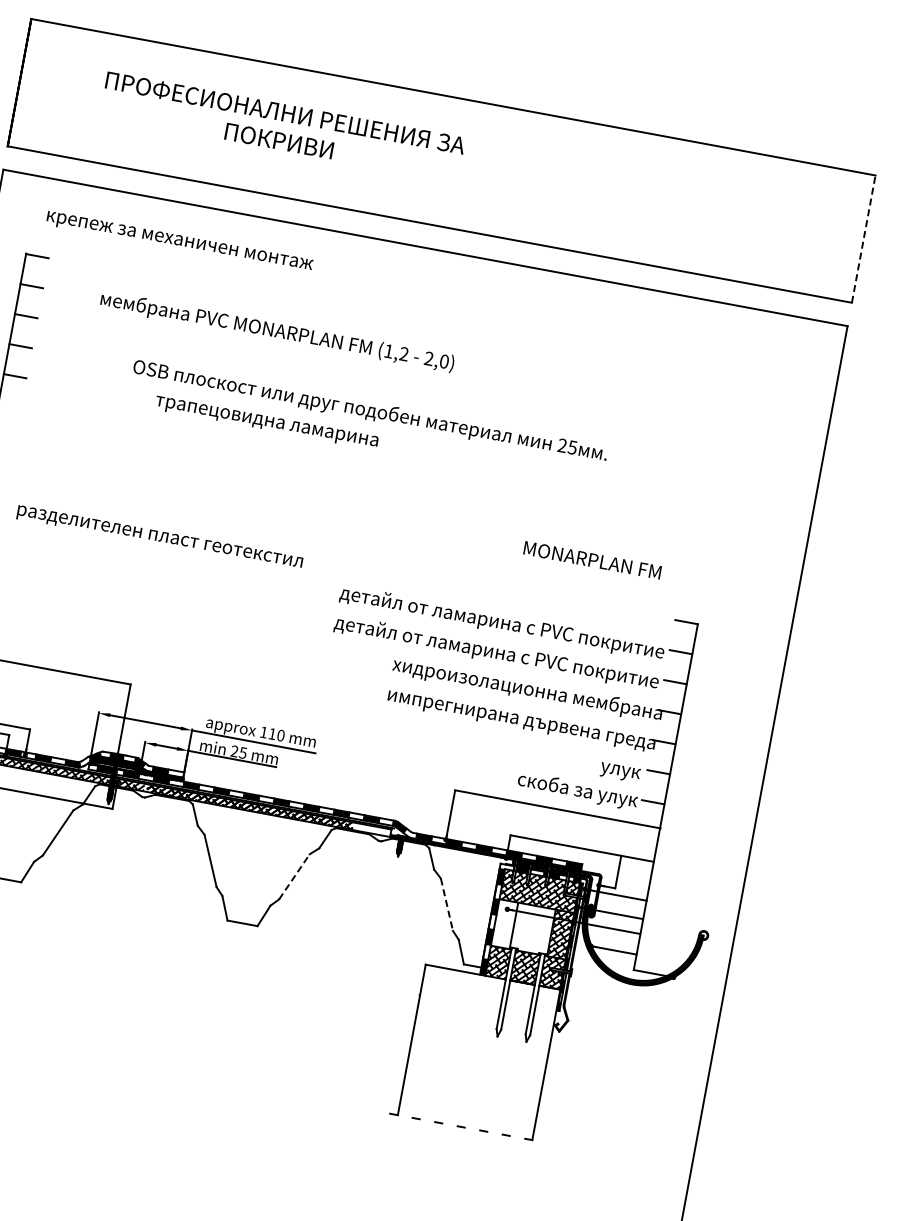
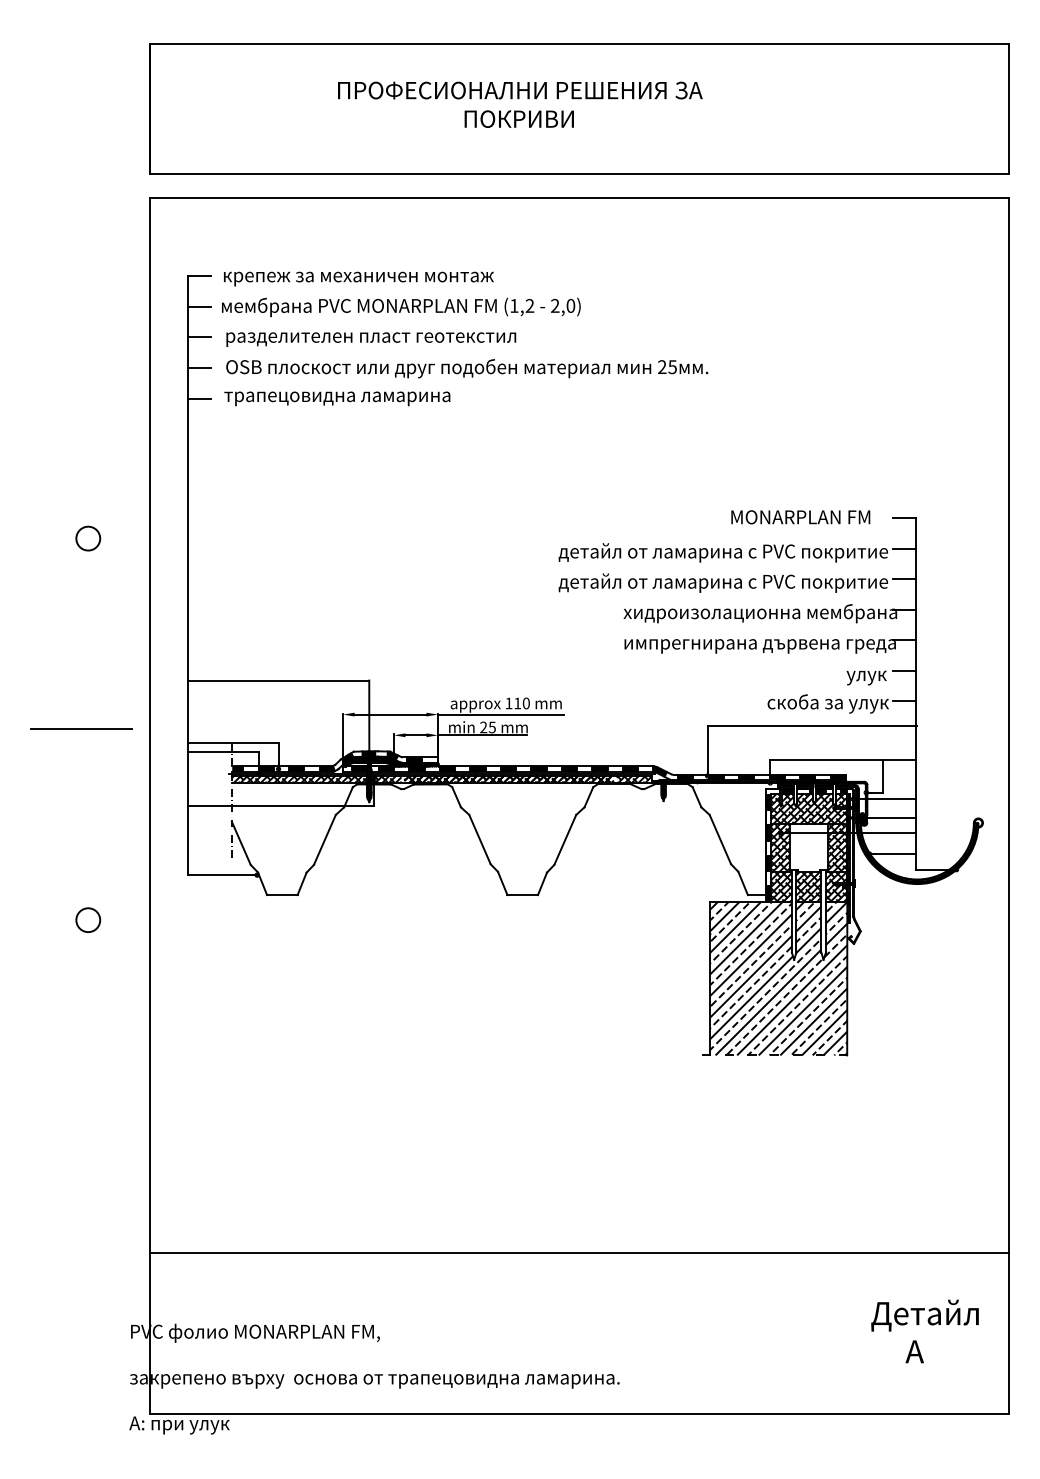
text: (283, 126) -> (520, 104), moved
line: (863, 238) -> (1008, 108), dashed -> solid
text: (179, 241) -> (358, 278), moved
text: (277, 332) -> (401, 307), moved
text: (370, 411) -> (467, 368), moved
text: (266, 422) -> (337, 398), moved
text: (160, 538) -> (371, 339), moved
text: (592, 560) -> (800, 517), moved
hatch: (373, 830) -> (634, 779), added
line: (294, 876) -> (565, 839), dashed -> solid
line: (447, 904) -> (720, 839), dashed -> solid
hatch: (504, 923) -> (780, 847), added
hatch: (478, 1051) -> (778, 978), added

